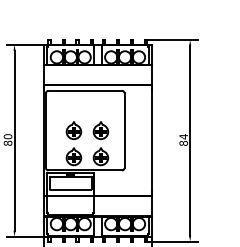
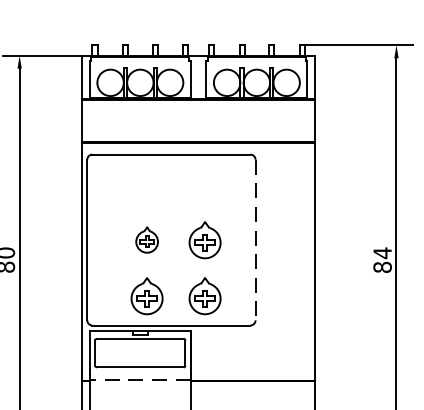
part: (73, 130) -> (146, 239), size x0.7
line: (124, 131) -> (255, 241), solid -> dashed
line: (70, 195) -> (139, 379), solid -> dashed

